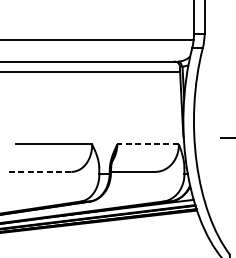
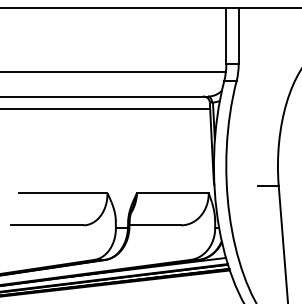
line: (147, 144) -> (172, 193), dashed -> solid
line: (39, 172) -> (46, 225), dashed -> solid

